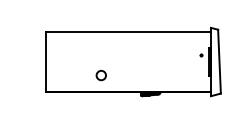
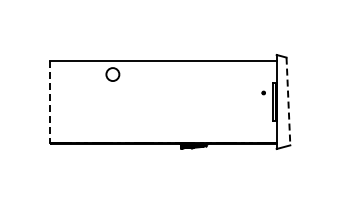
line: (219, 61) -> (288, 101), solid -> dashed
line: (45, 62) -> (49, 102), solid -> dashed
circle: (101, 75) -> (112, 74), moved

